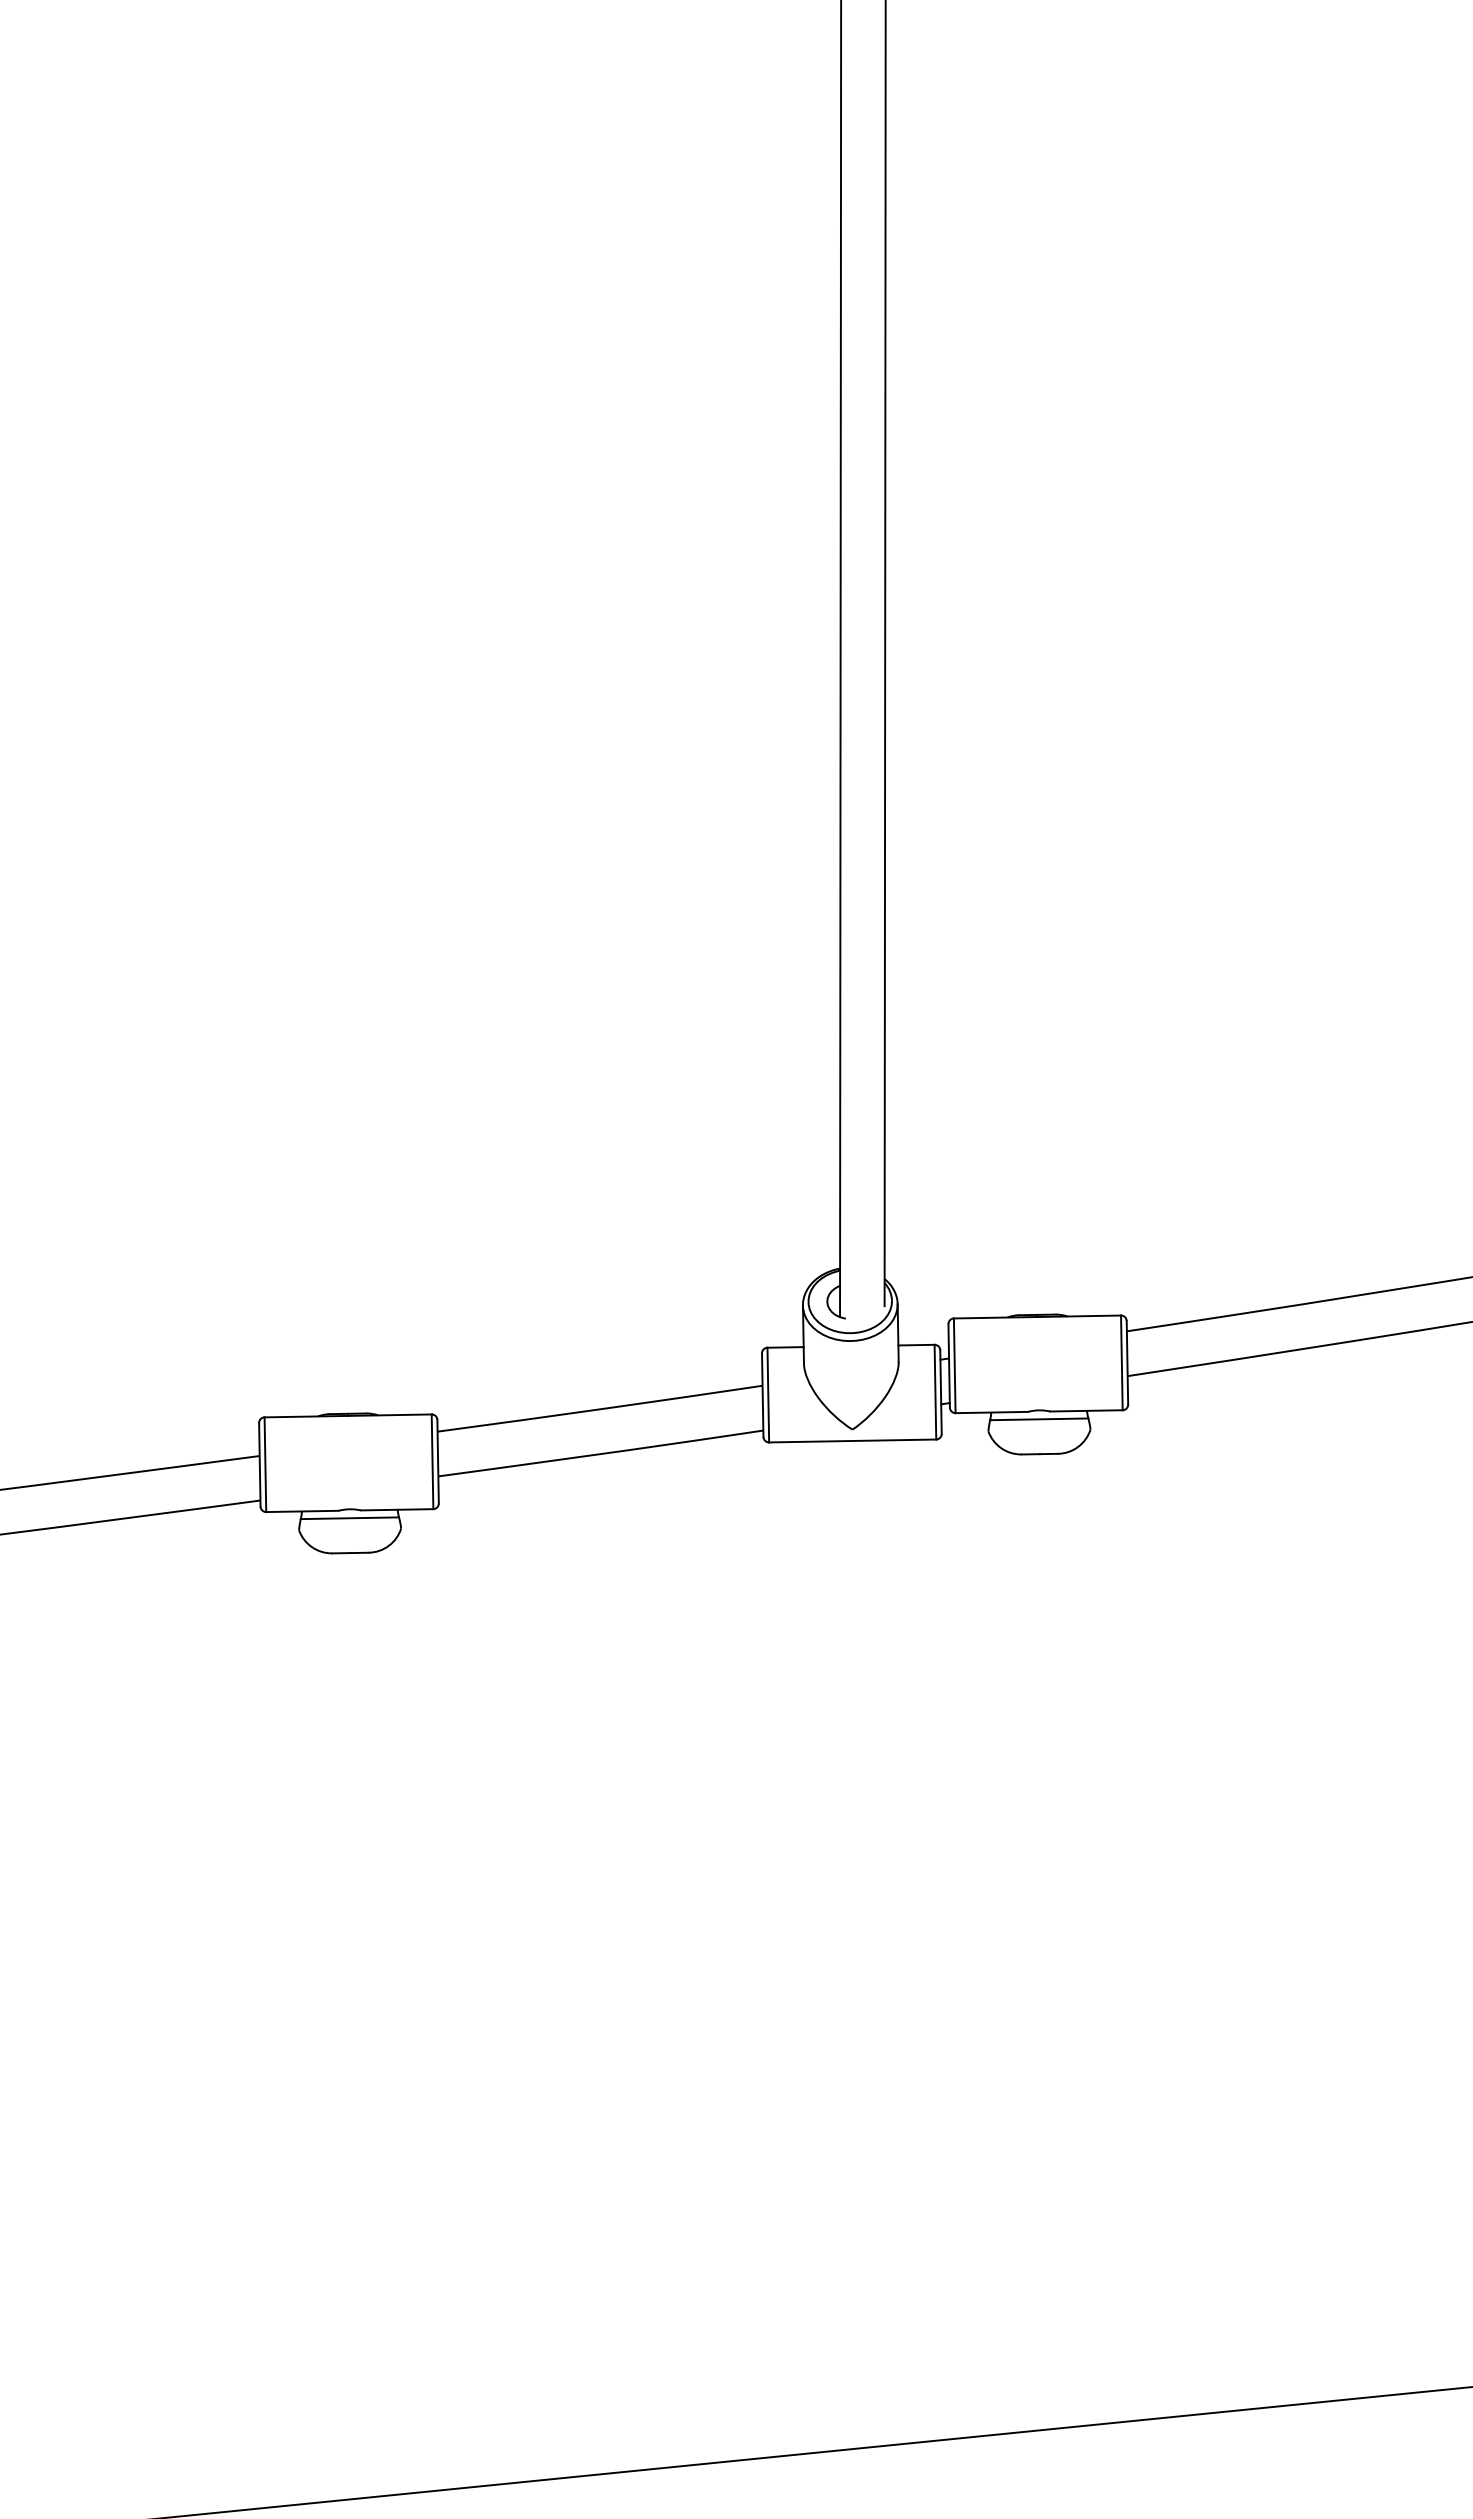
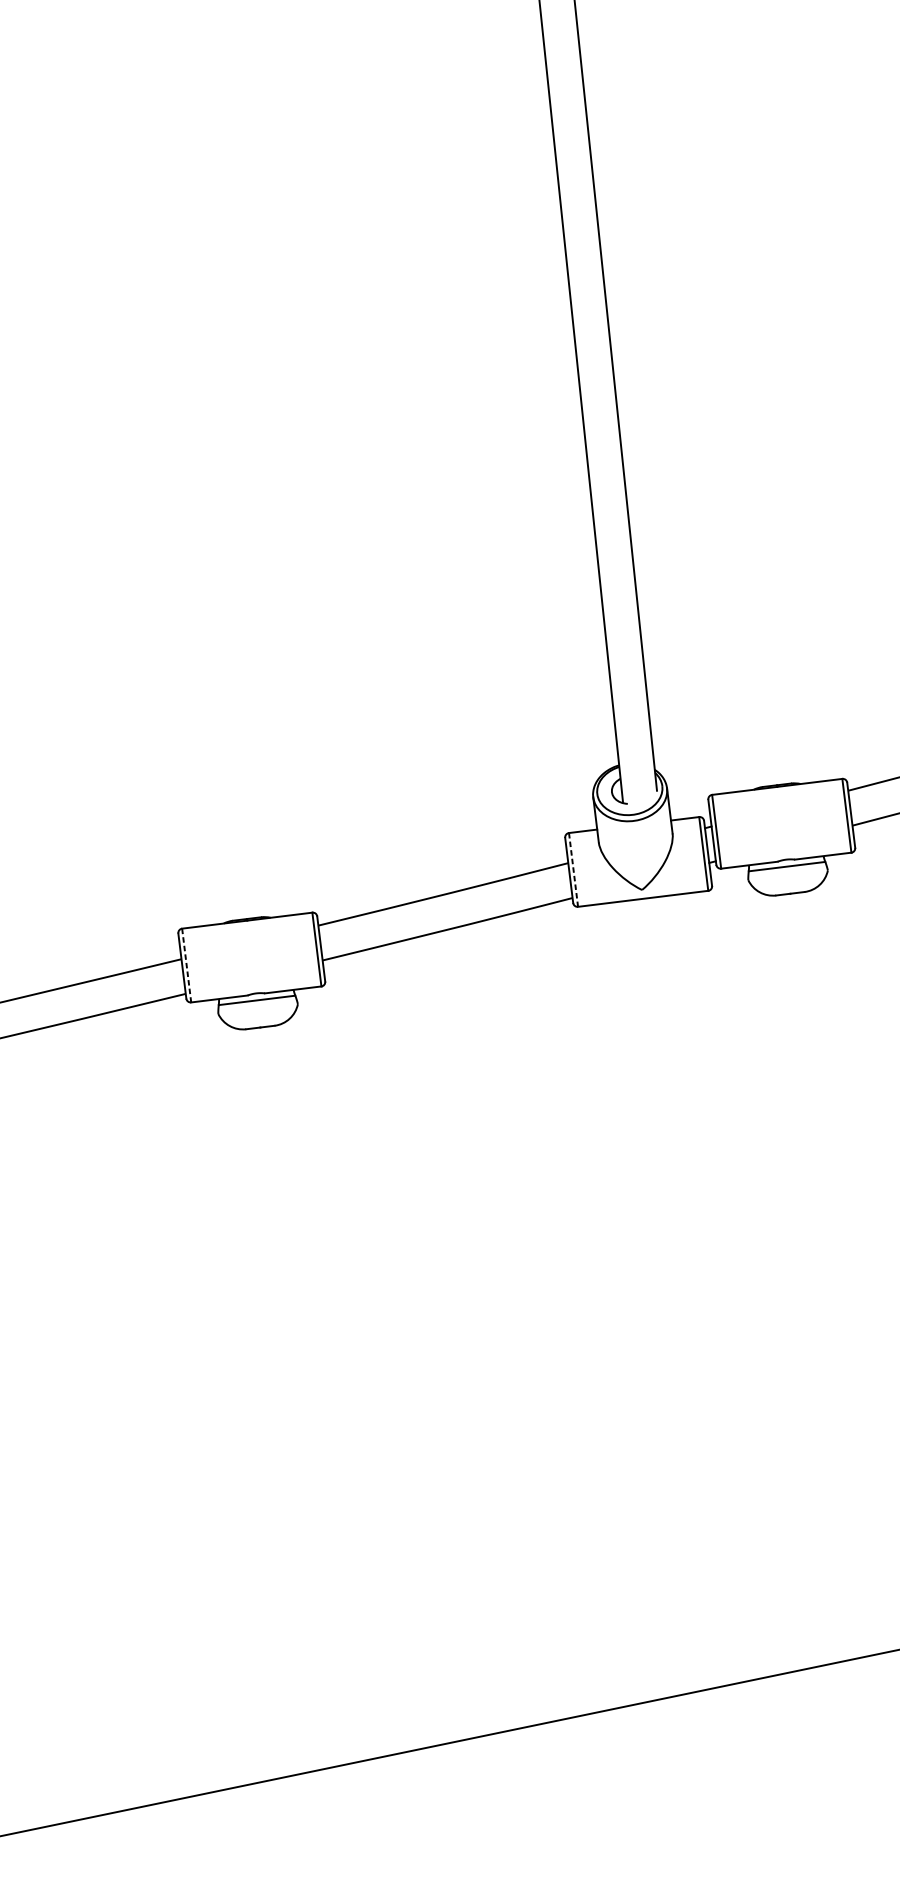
line: (768, 1395) -> (573, 870), solid -> dashed
line: (265, 1465) -> (186, 966), solid -> dashed

